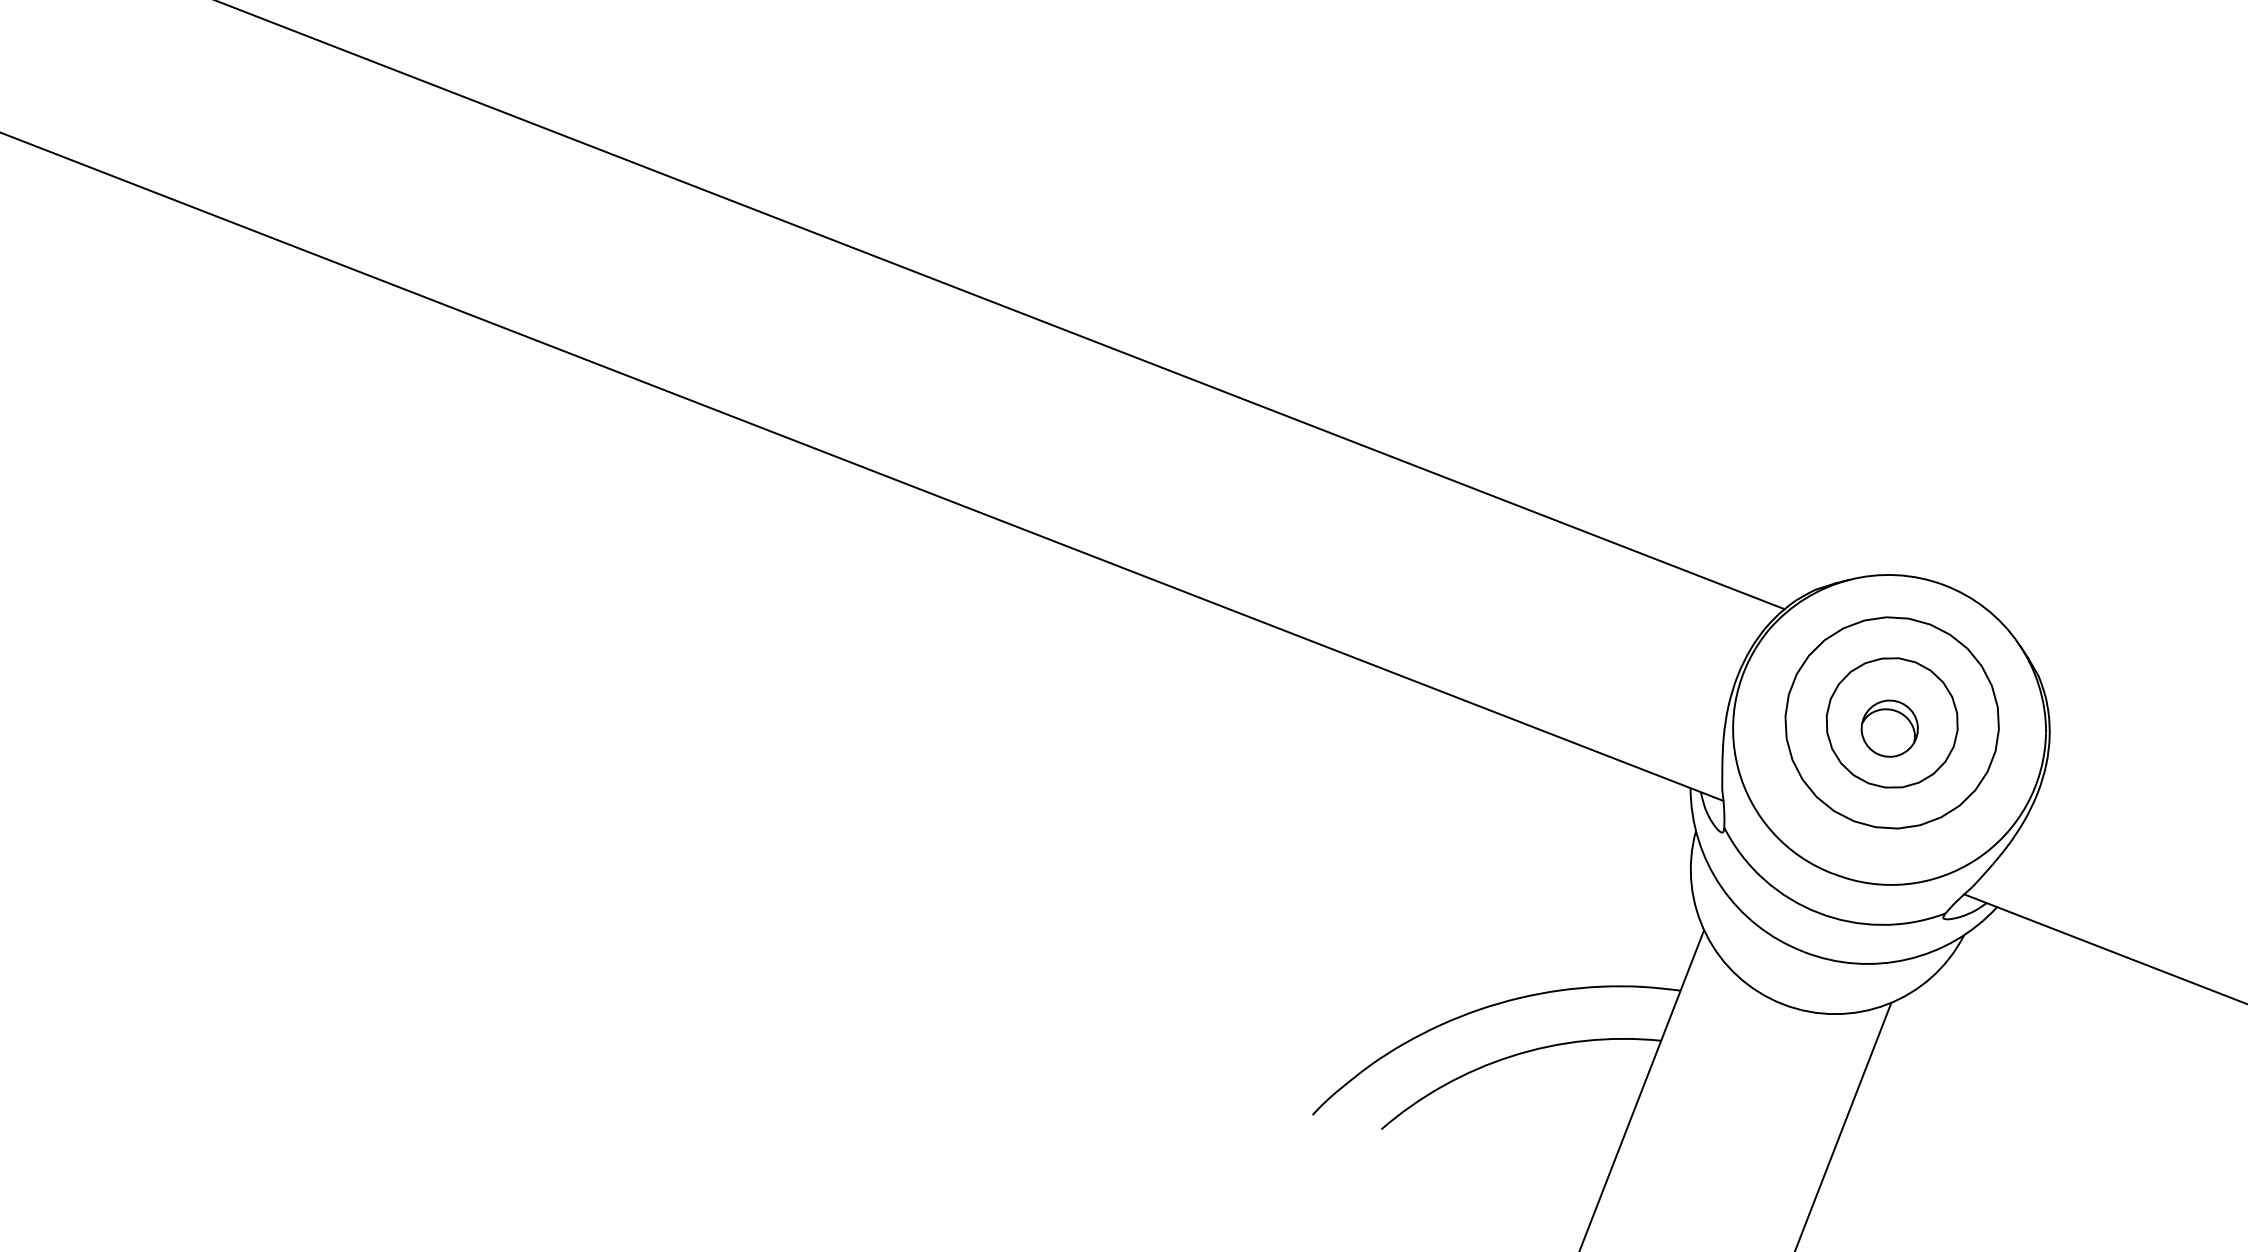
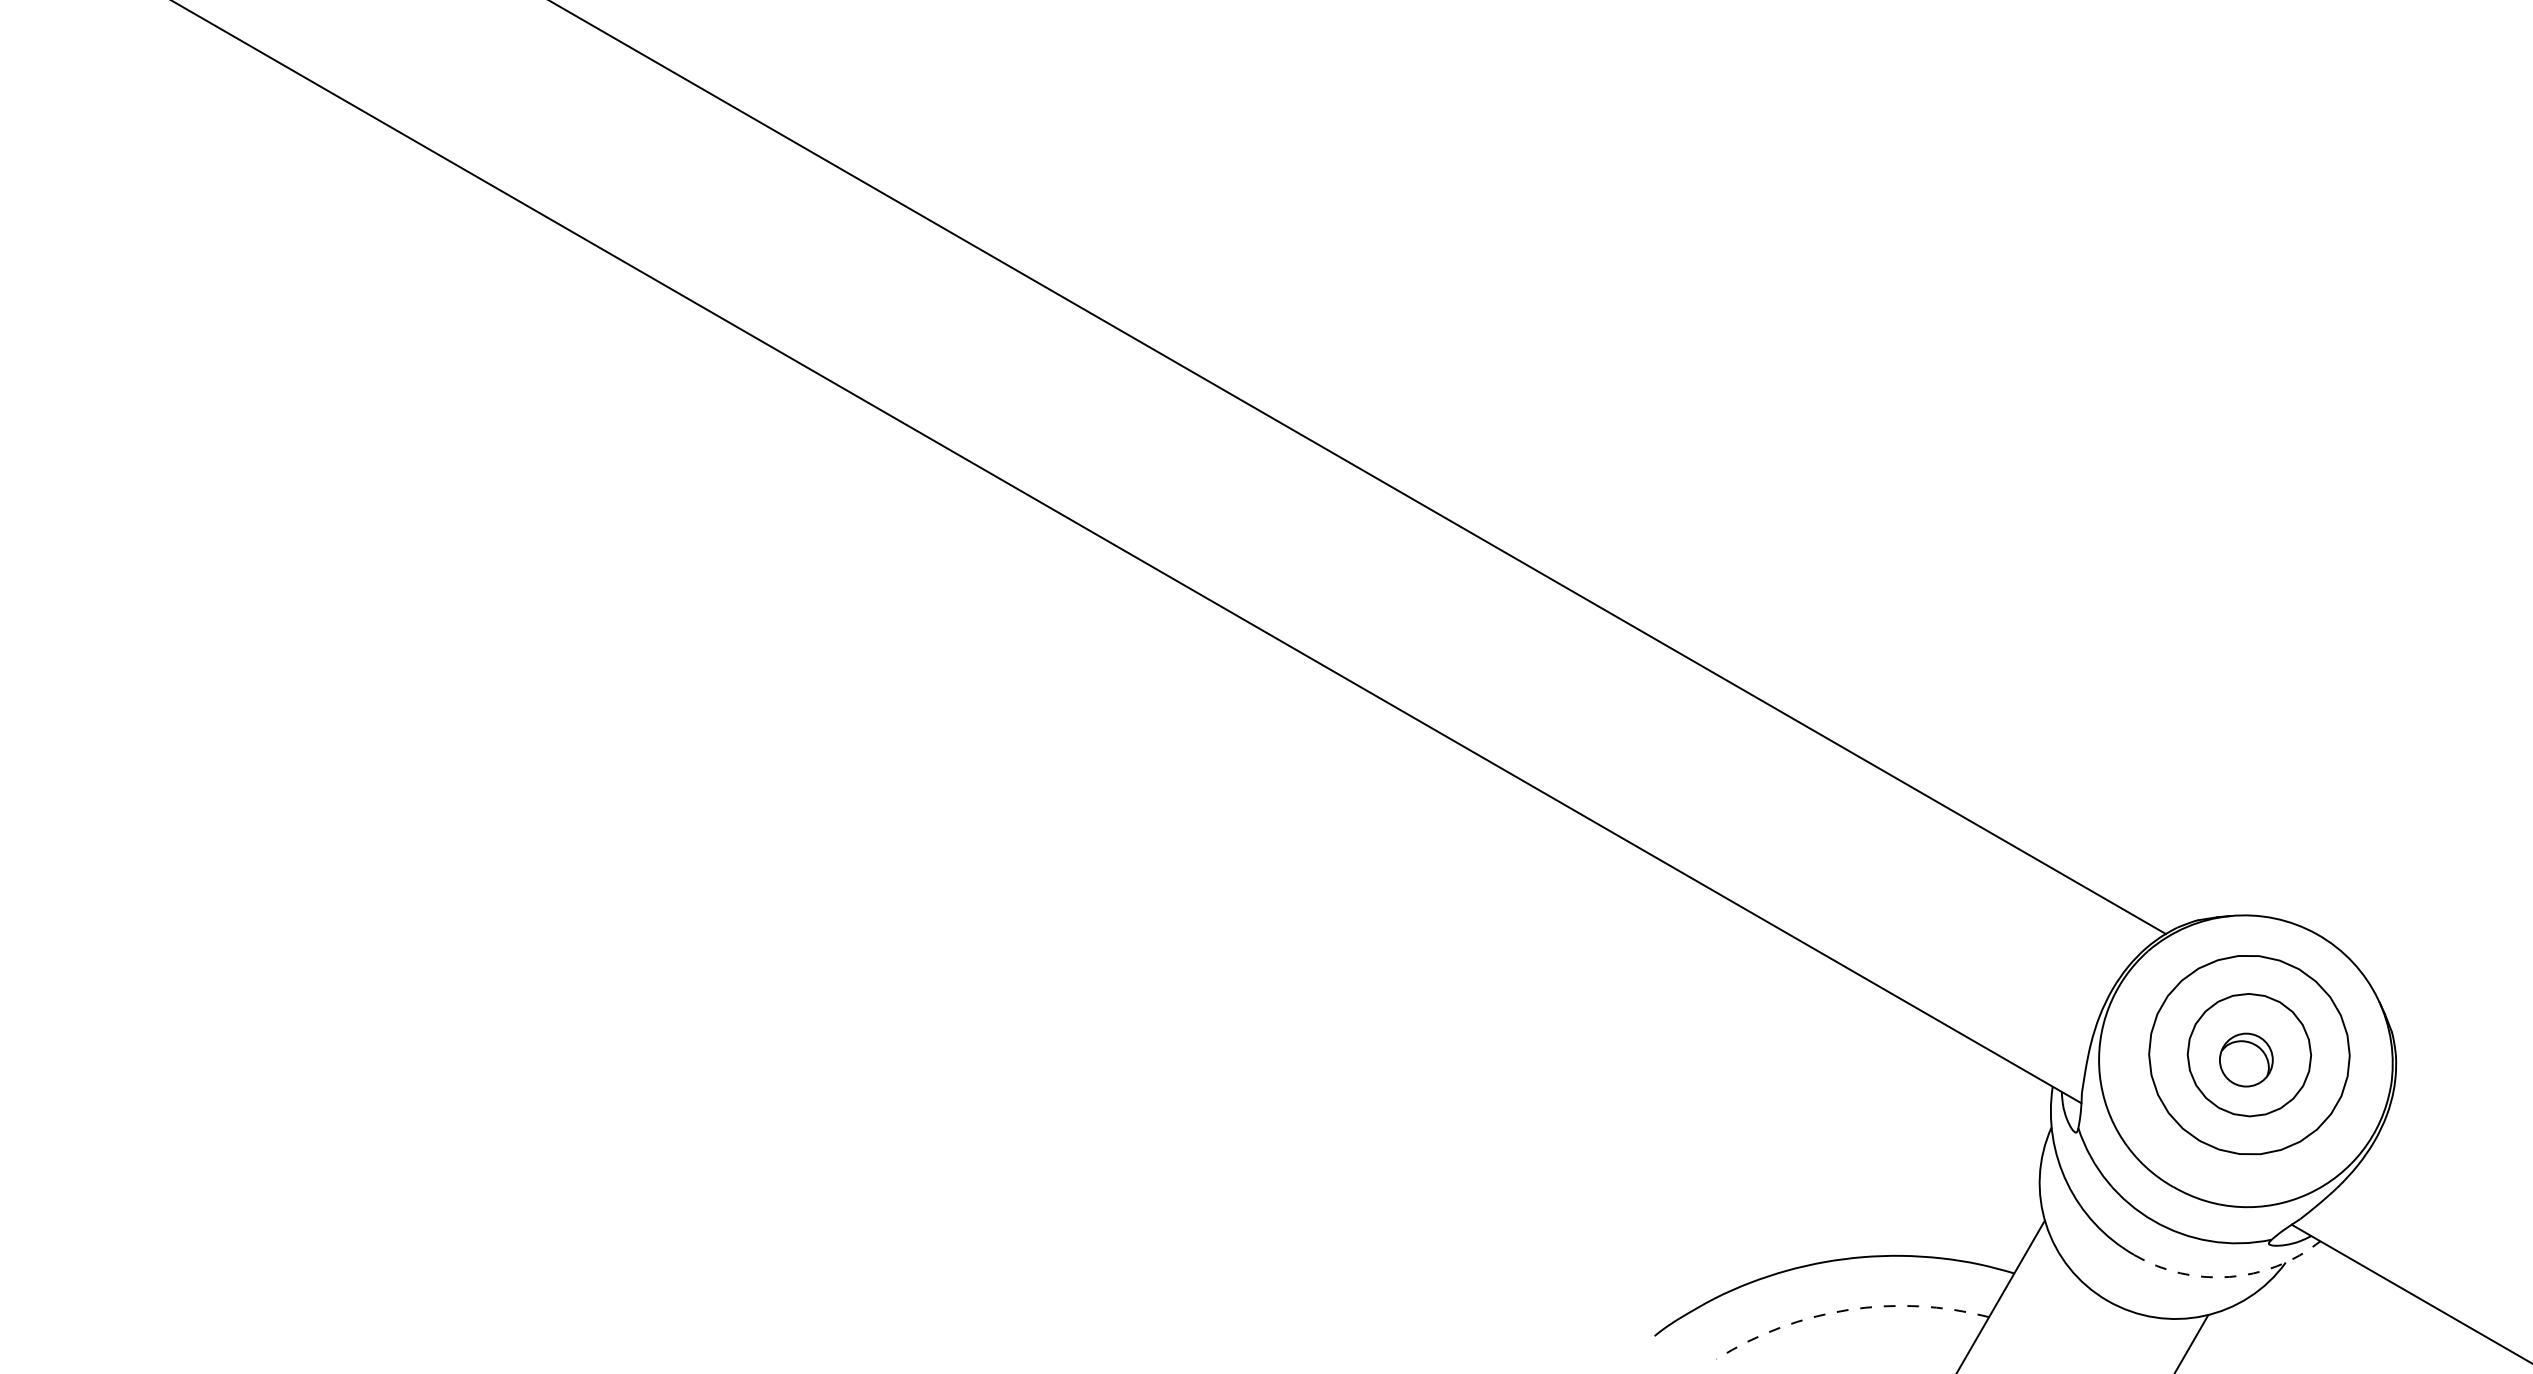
arc: (1907, 959) -> (2229, 1277), solid -> dashed
arc: (1512, 1055) -> (1848, 1309), solid -> dashed

